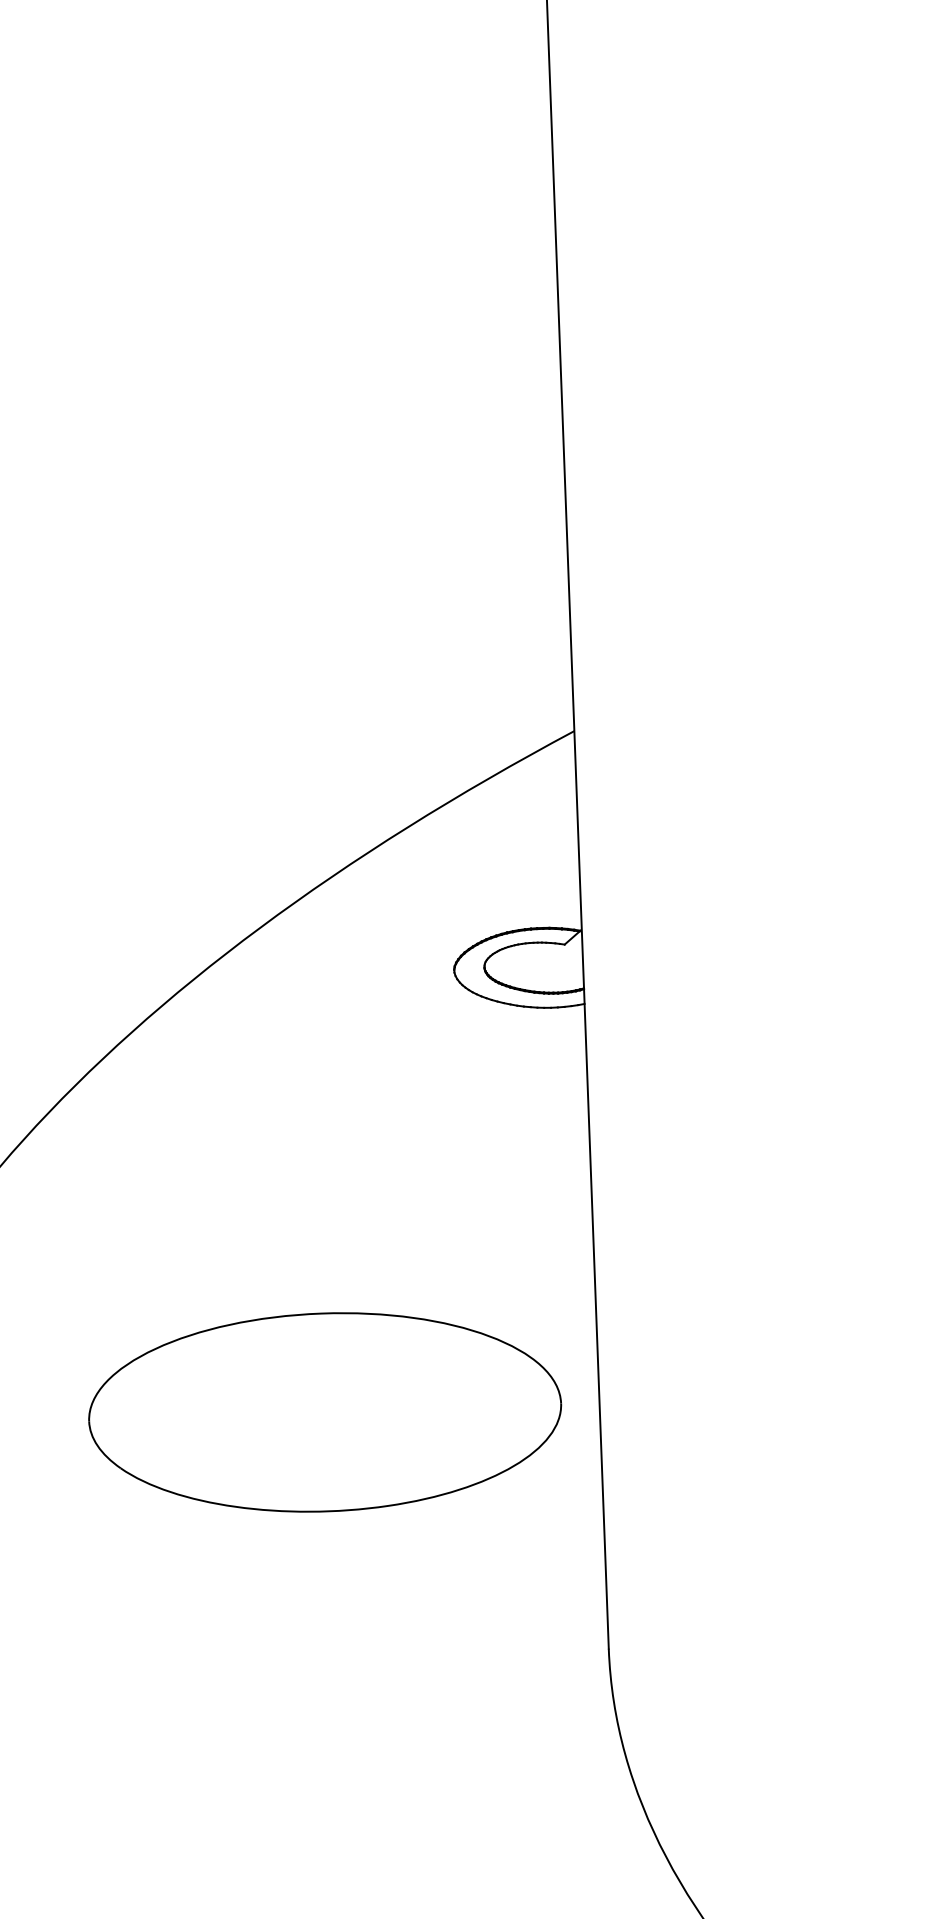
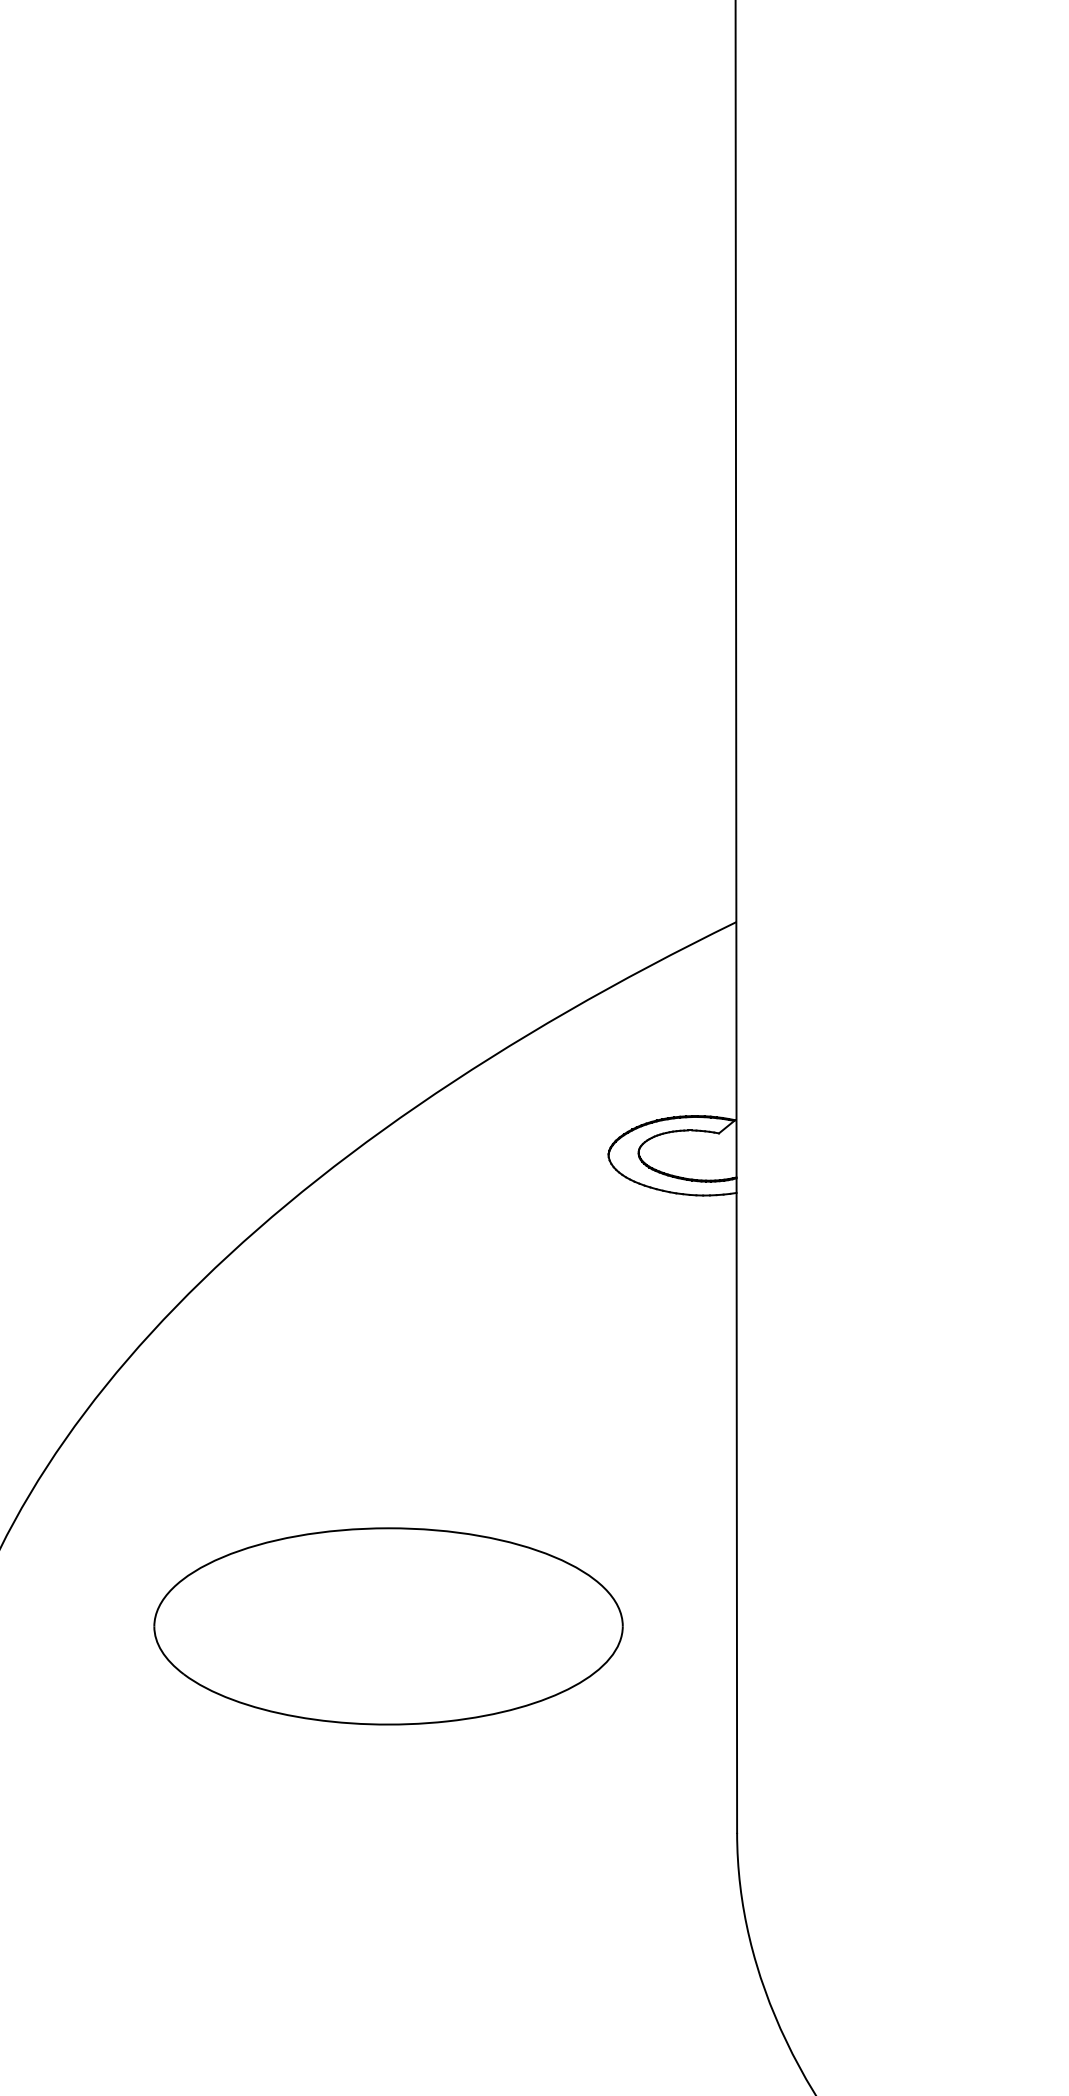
part: (325, 1412) -> (388, 1626), moved

